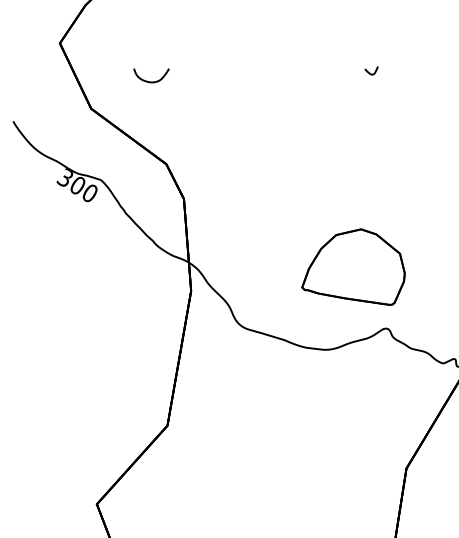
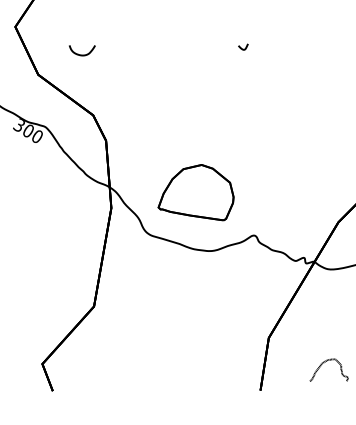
part: (352, 266) -> (195, 192), moved

